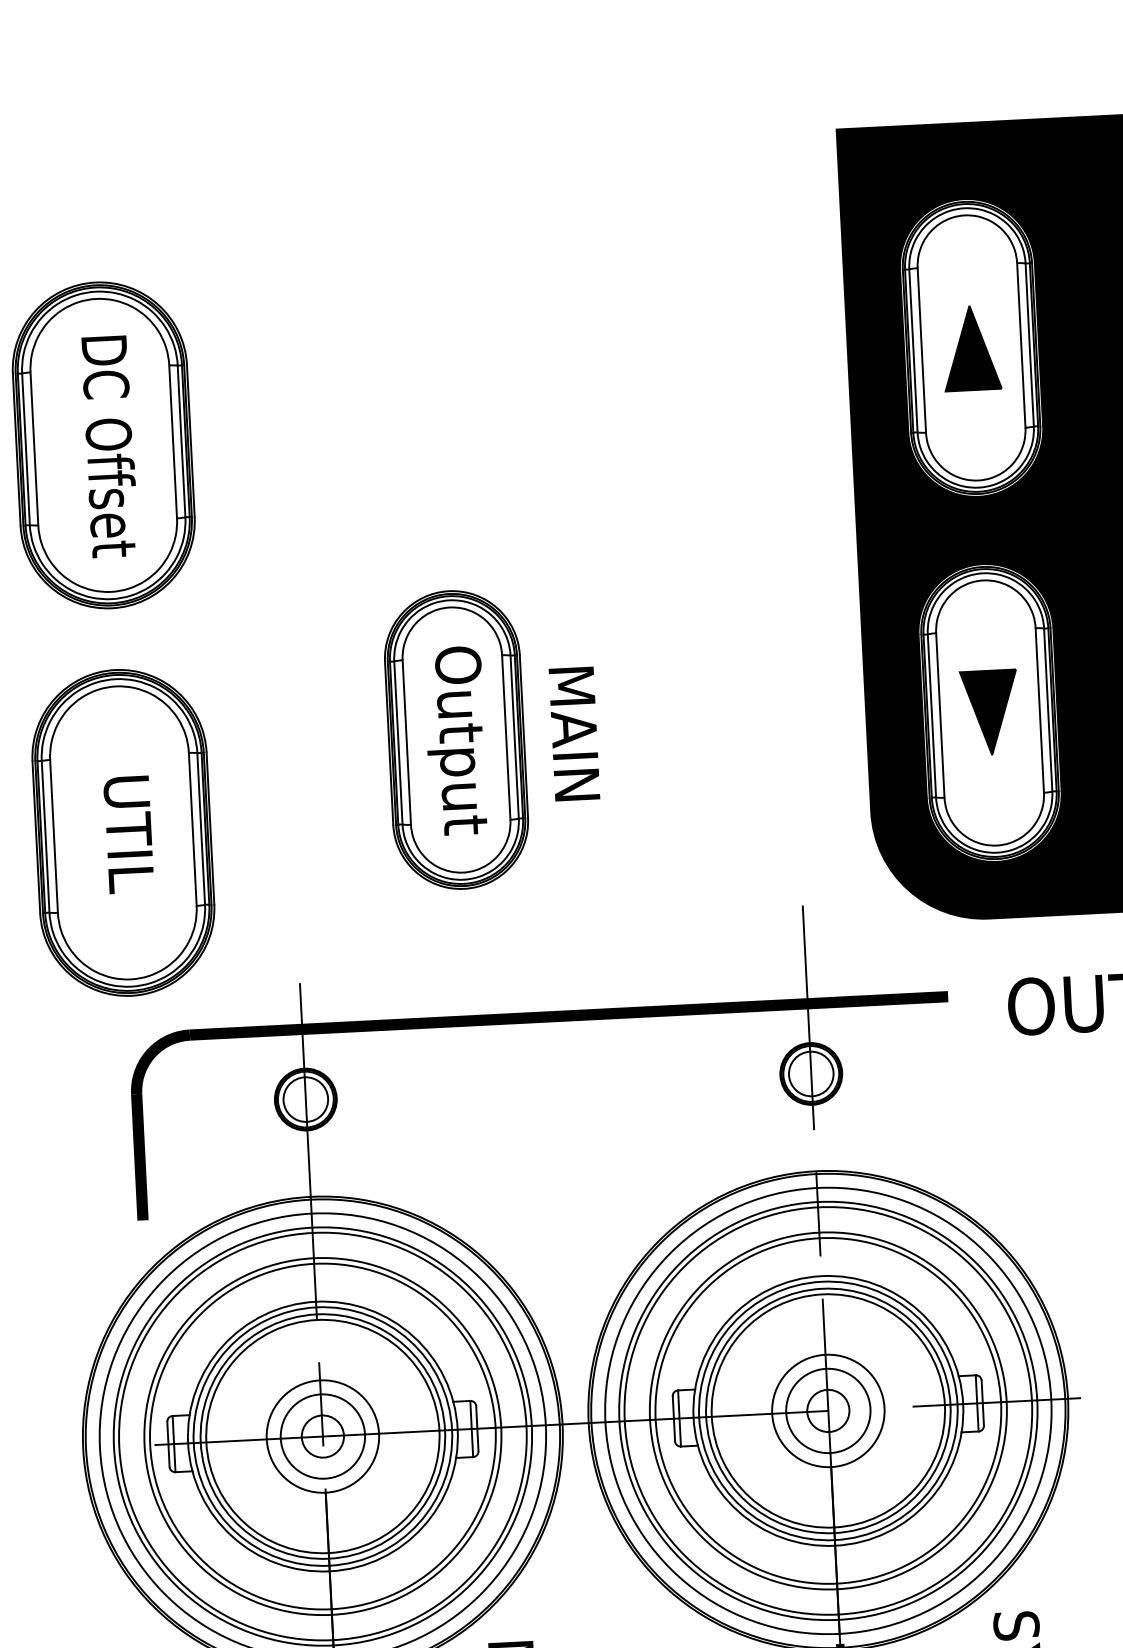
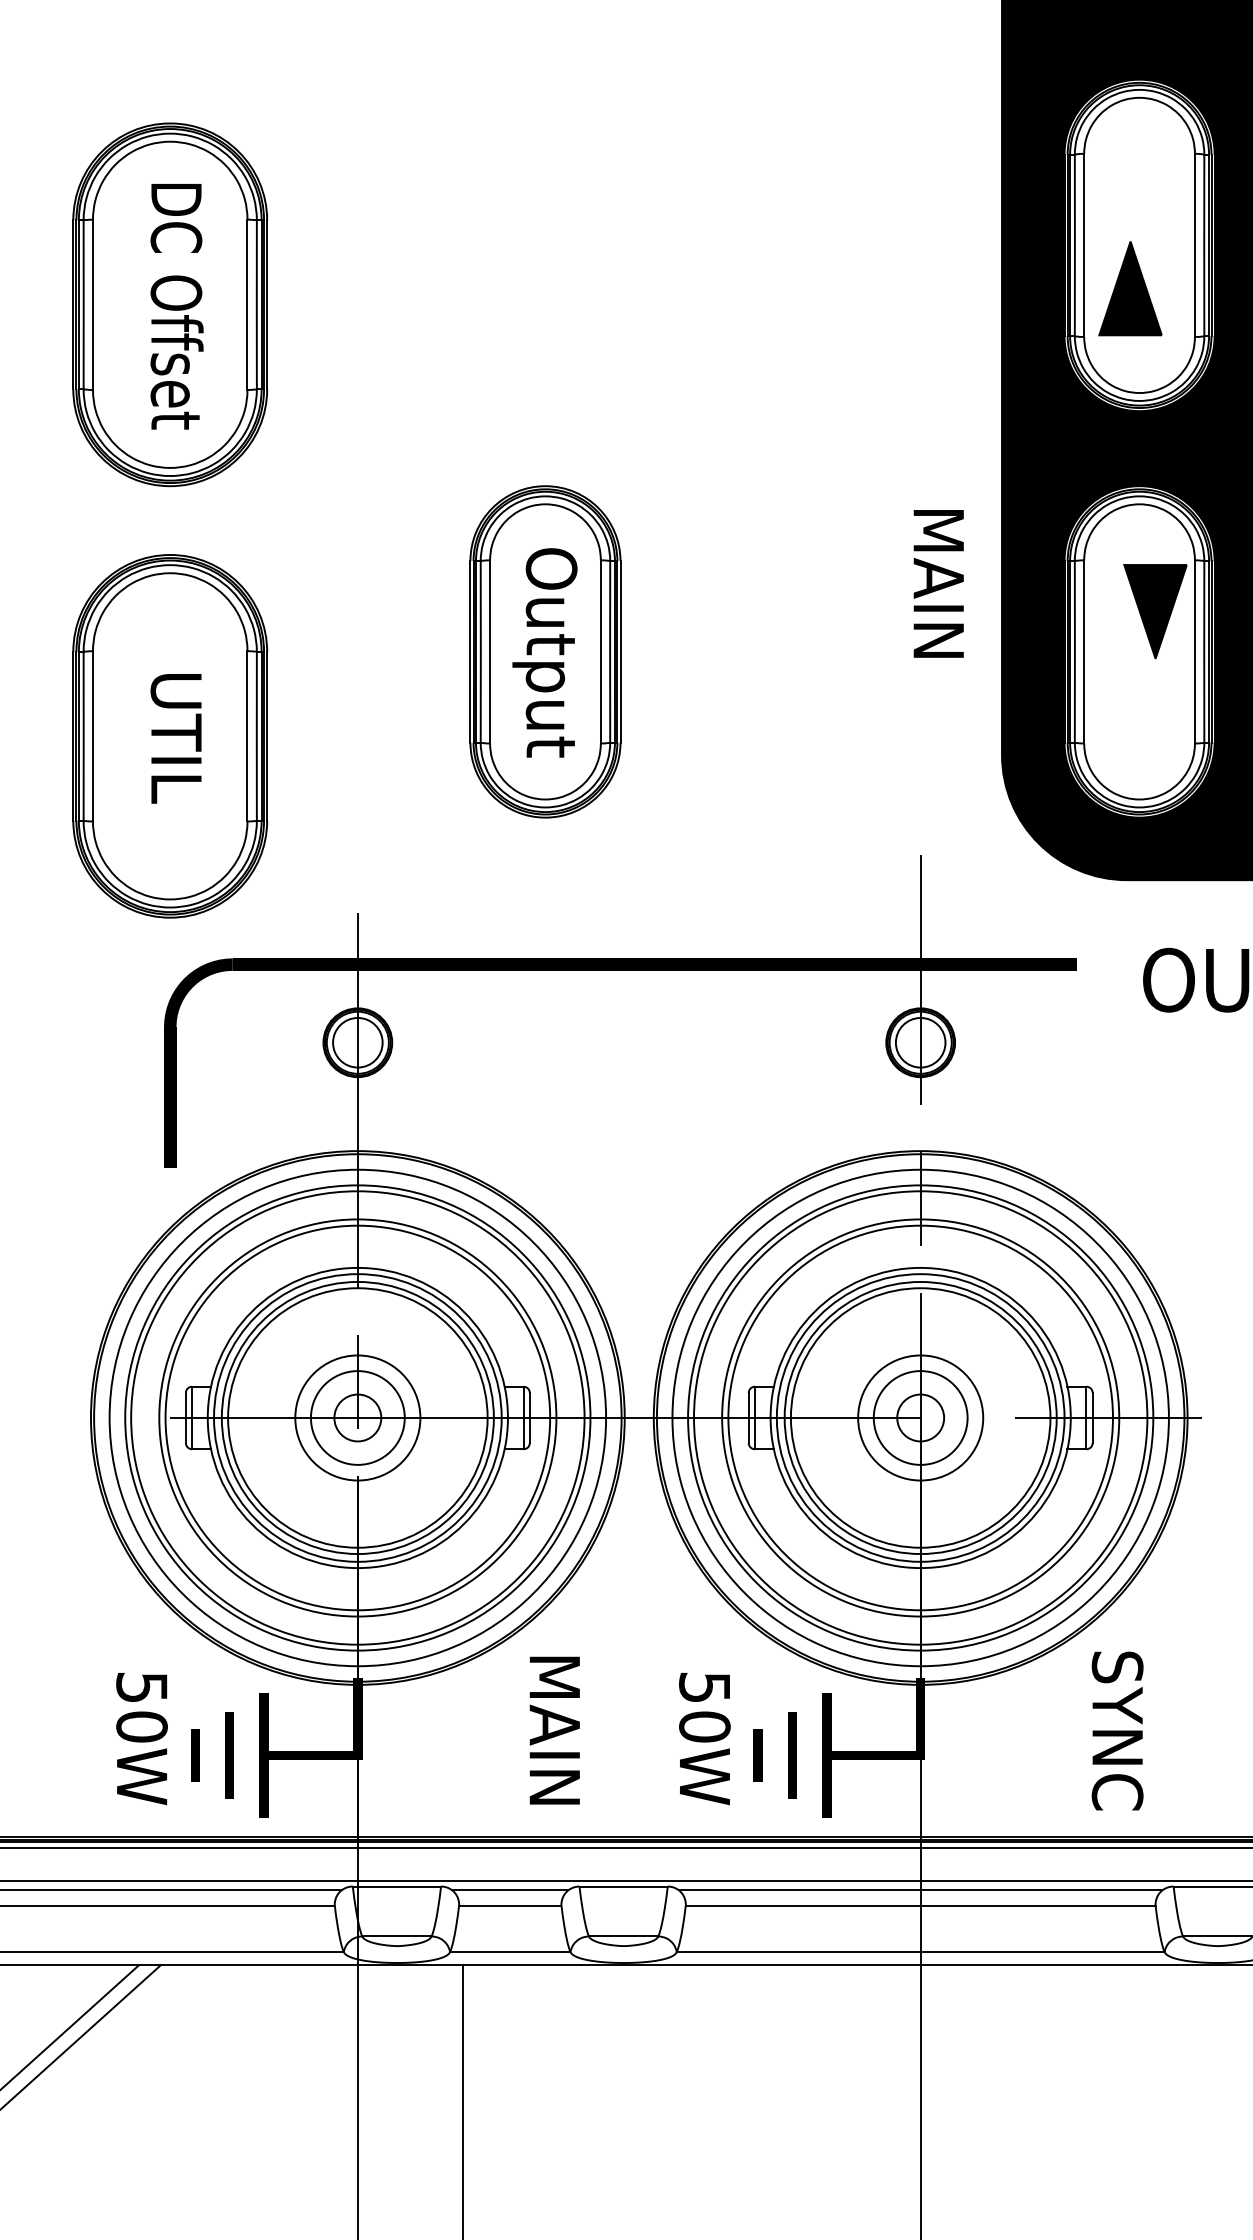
part: (971, 348) -> (1130, 288), moved
part: (989, 712) -> (1155, 611), moved
text: (574, 733) -> (938, 583), moved

